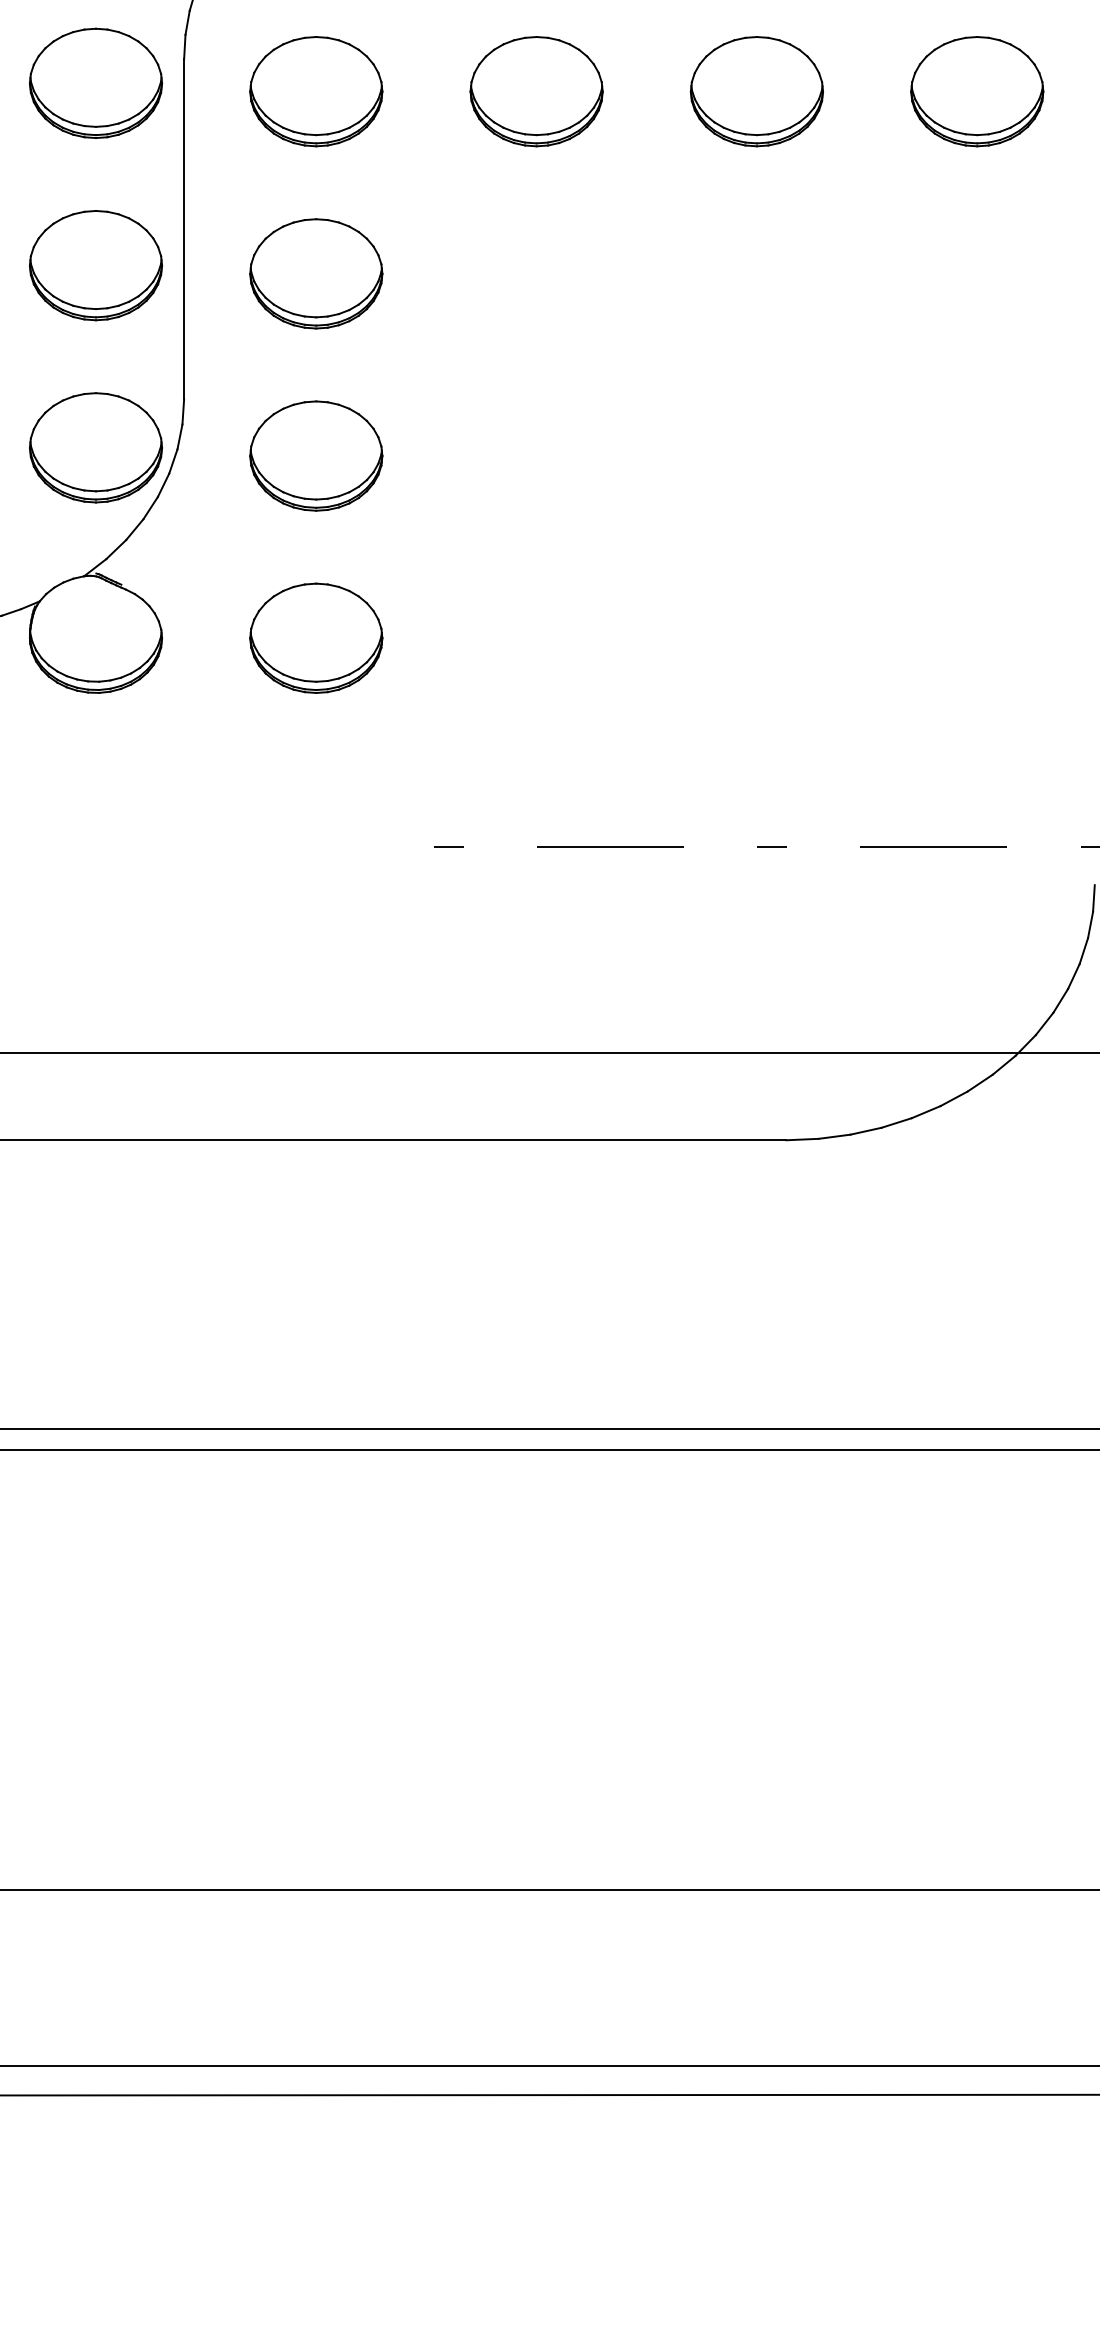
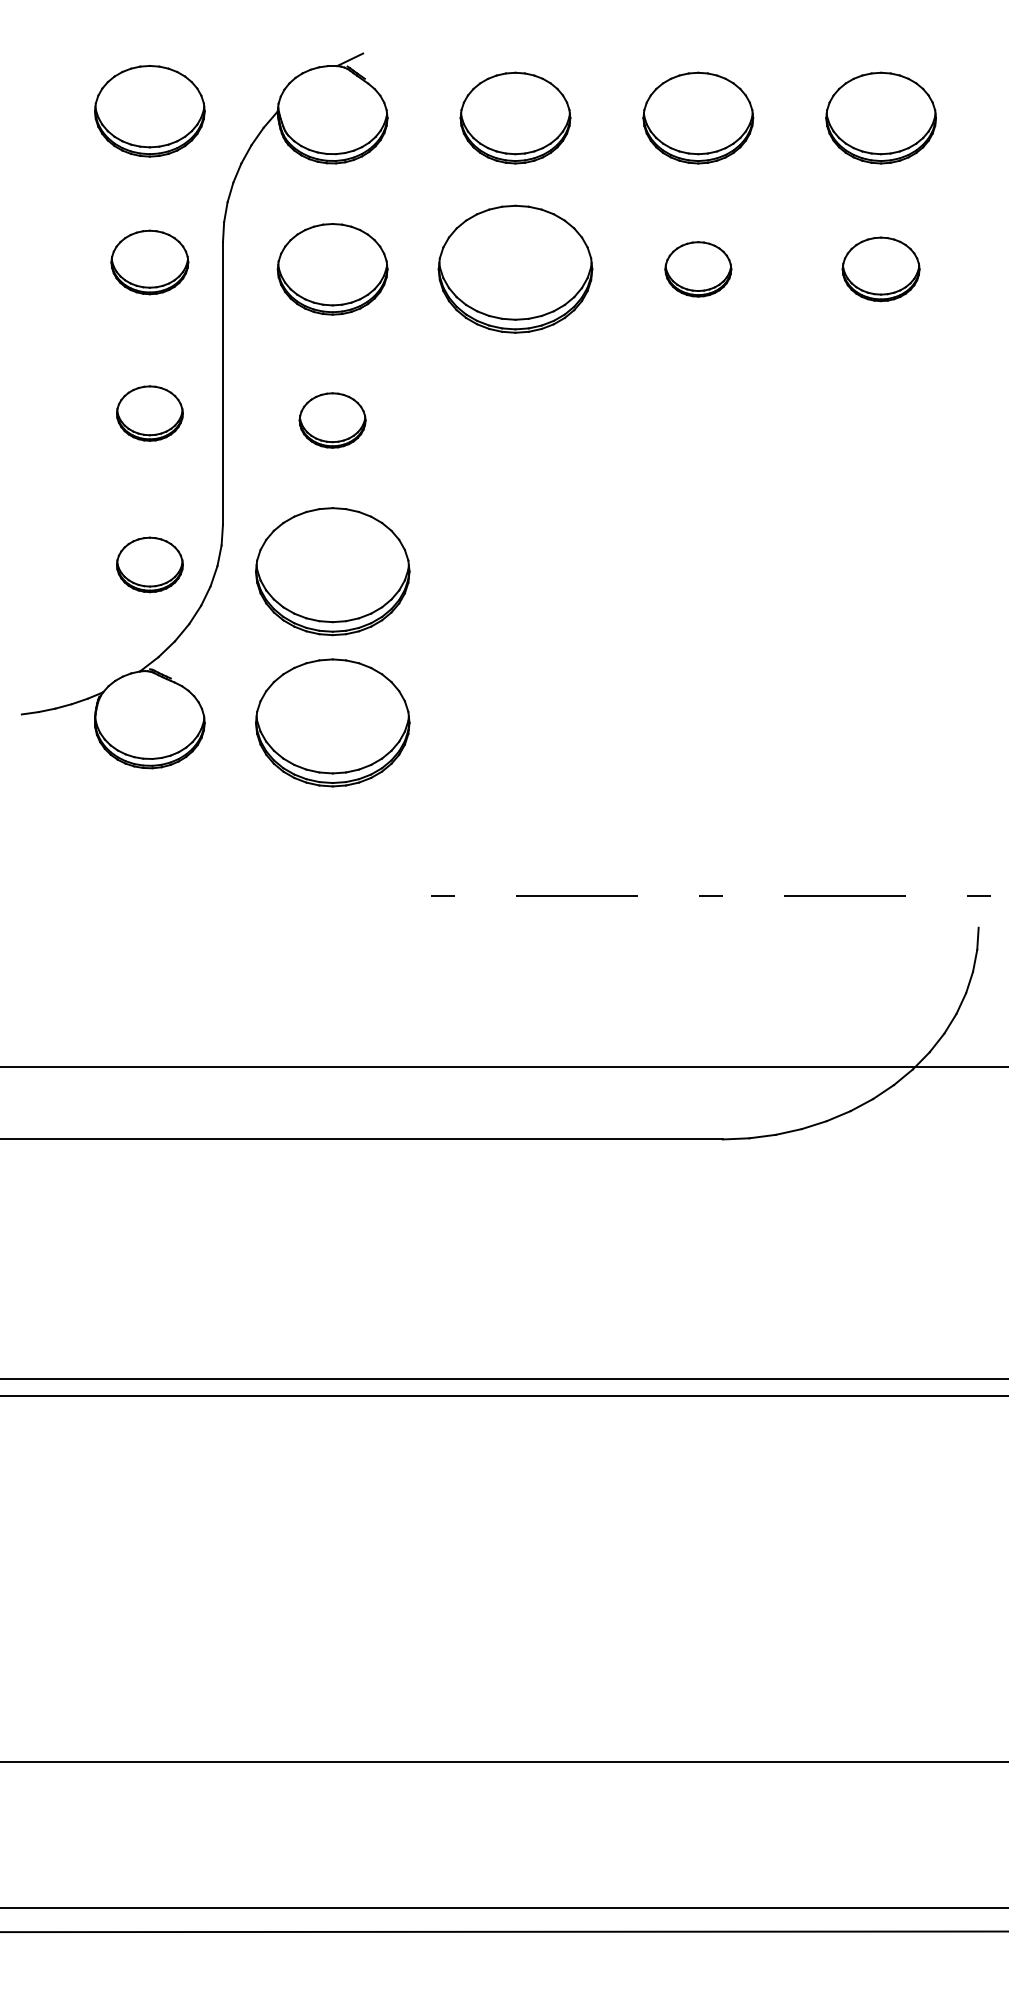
part: (95, 83) -> (149, 262), size x0.7
part: (536, 91) -> (515, 269), size x1.4
part: (757, 91) -> (698, 269), size x0.6
part: (976, 91) -> (880, 269), size x0.7
part: (95, 265) -> (149, 413), size x0.6
part: (316, 273) -> (332, 420), size x0.6
part: (95, 447) -> (149, 564), size x0.6
part: (316, 455) -> (332, 571), size x1.4
part: (316, 637) -> (332, 722), size x1.4

